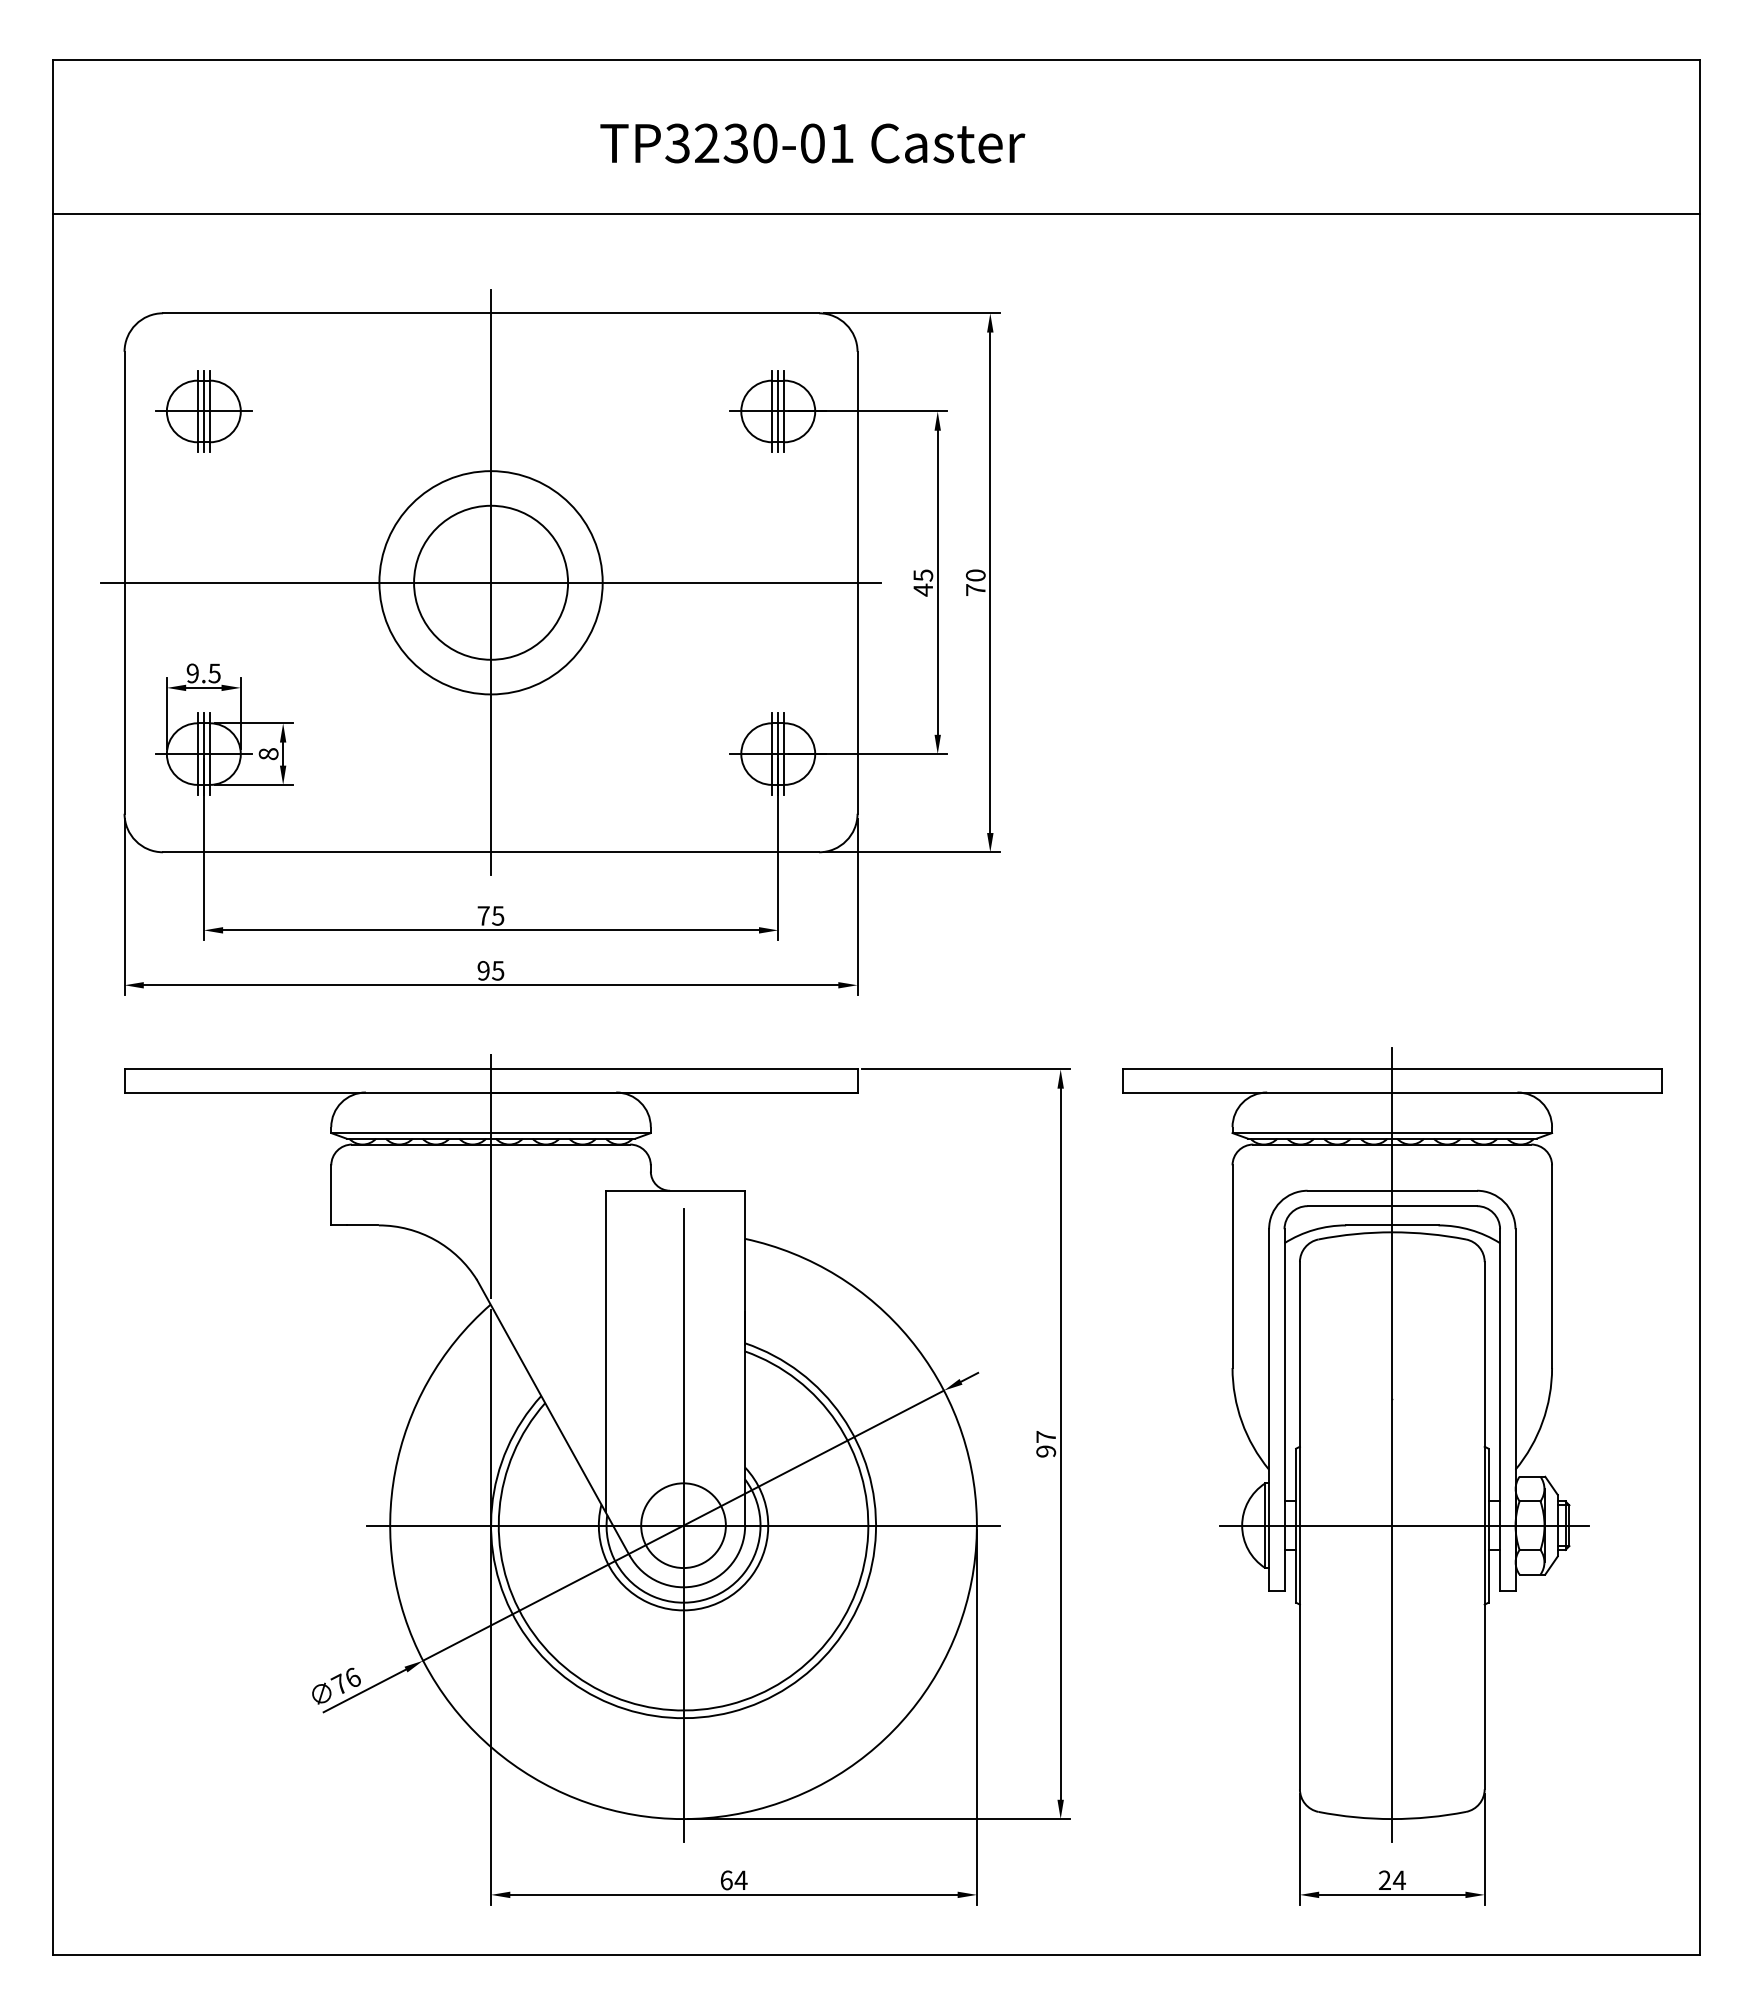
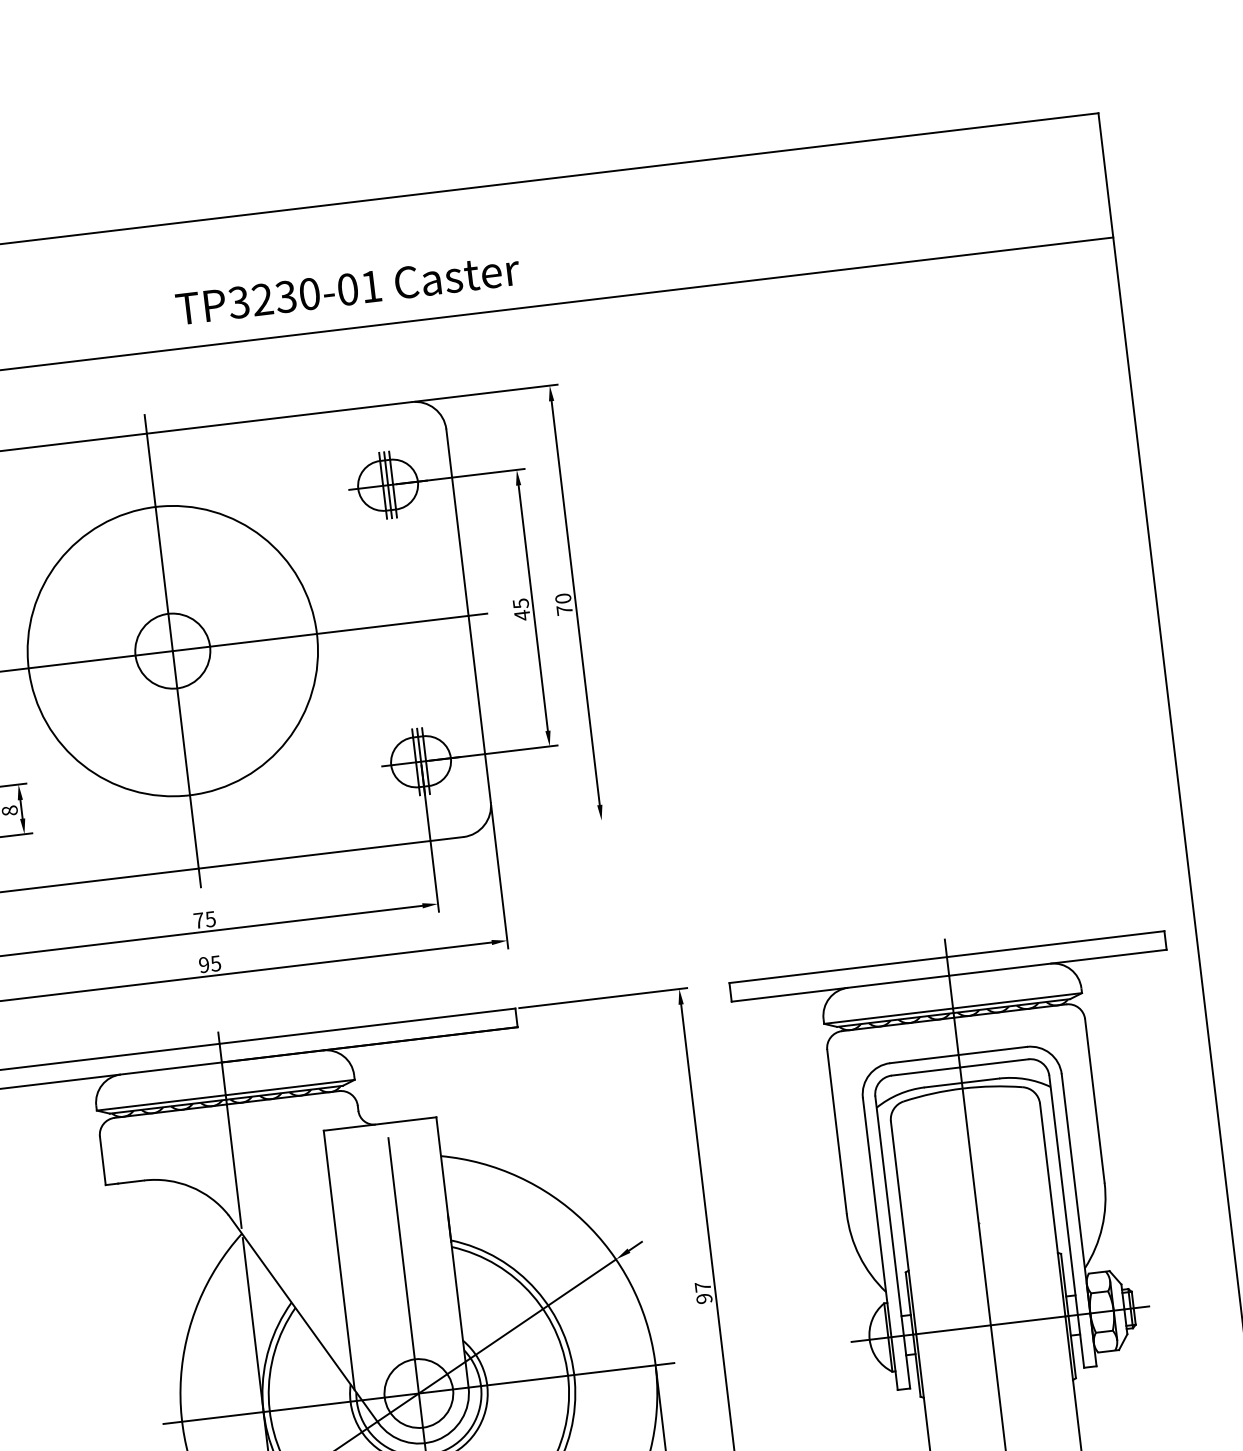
text: (812, 143) -> (347, 289), moved
circle: (490, 582) -> (172, 650), size x1.6
circle: (491, 582) -> (173, 650), size x0.6
line: (911, 852) -> (538, 828), removed

